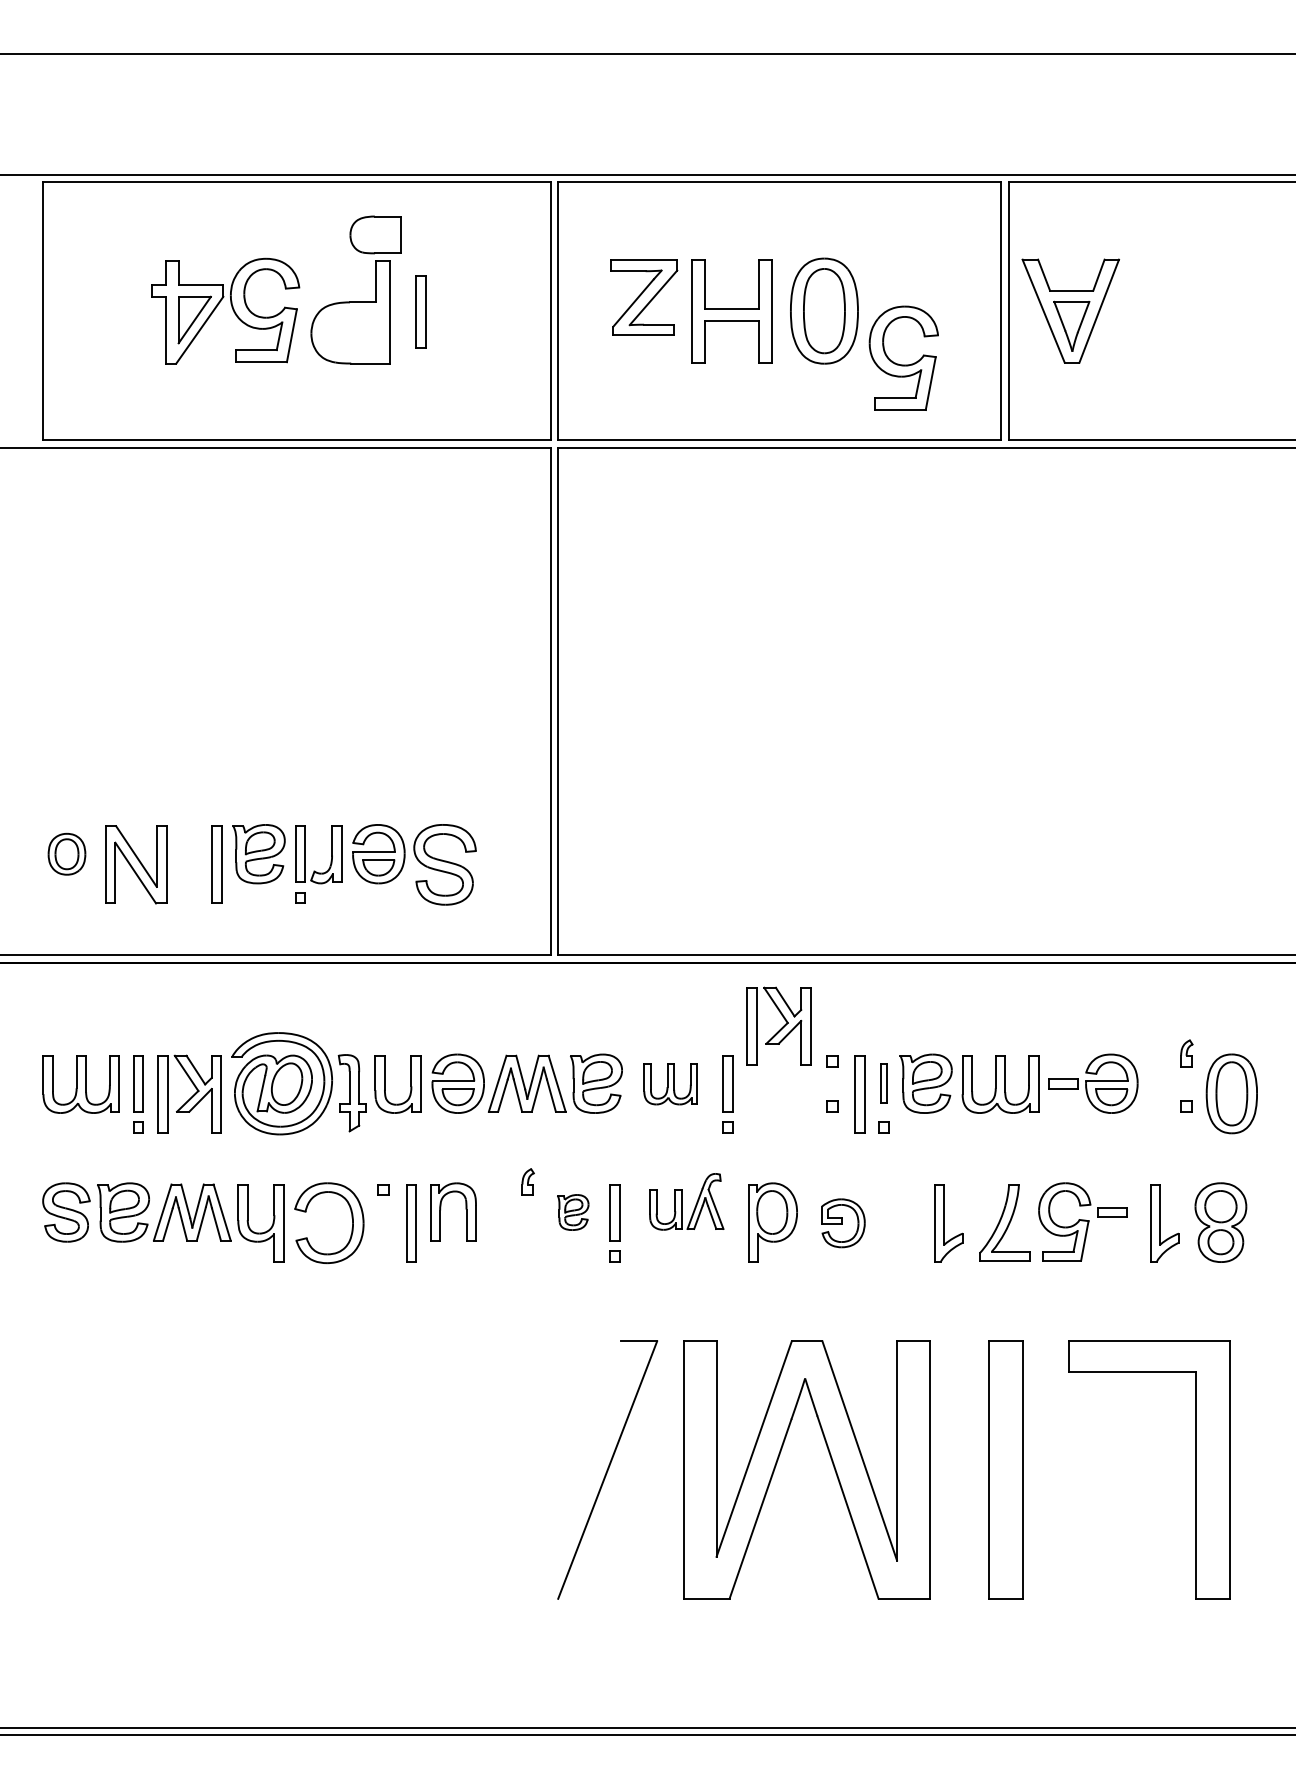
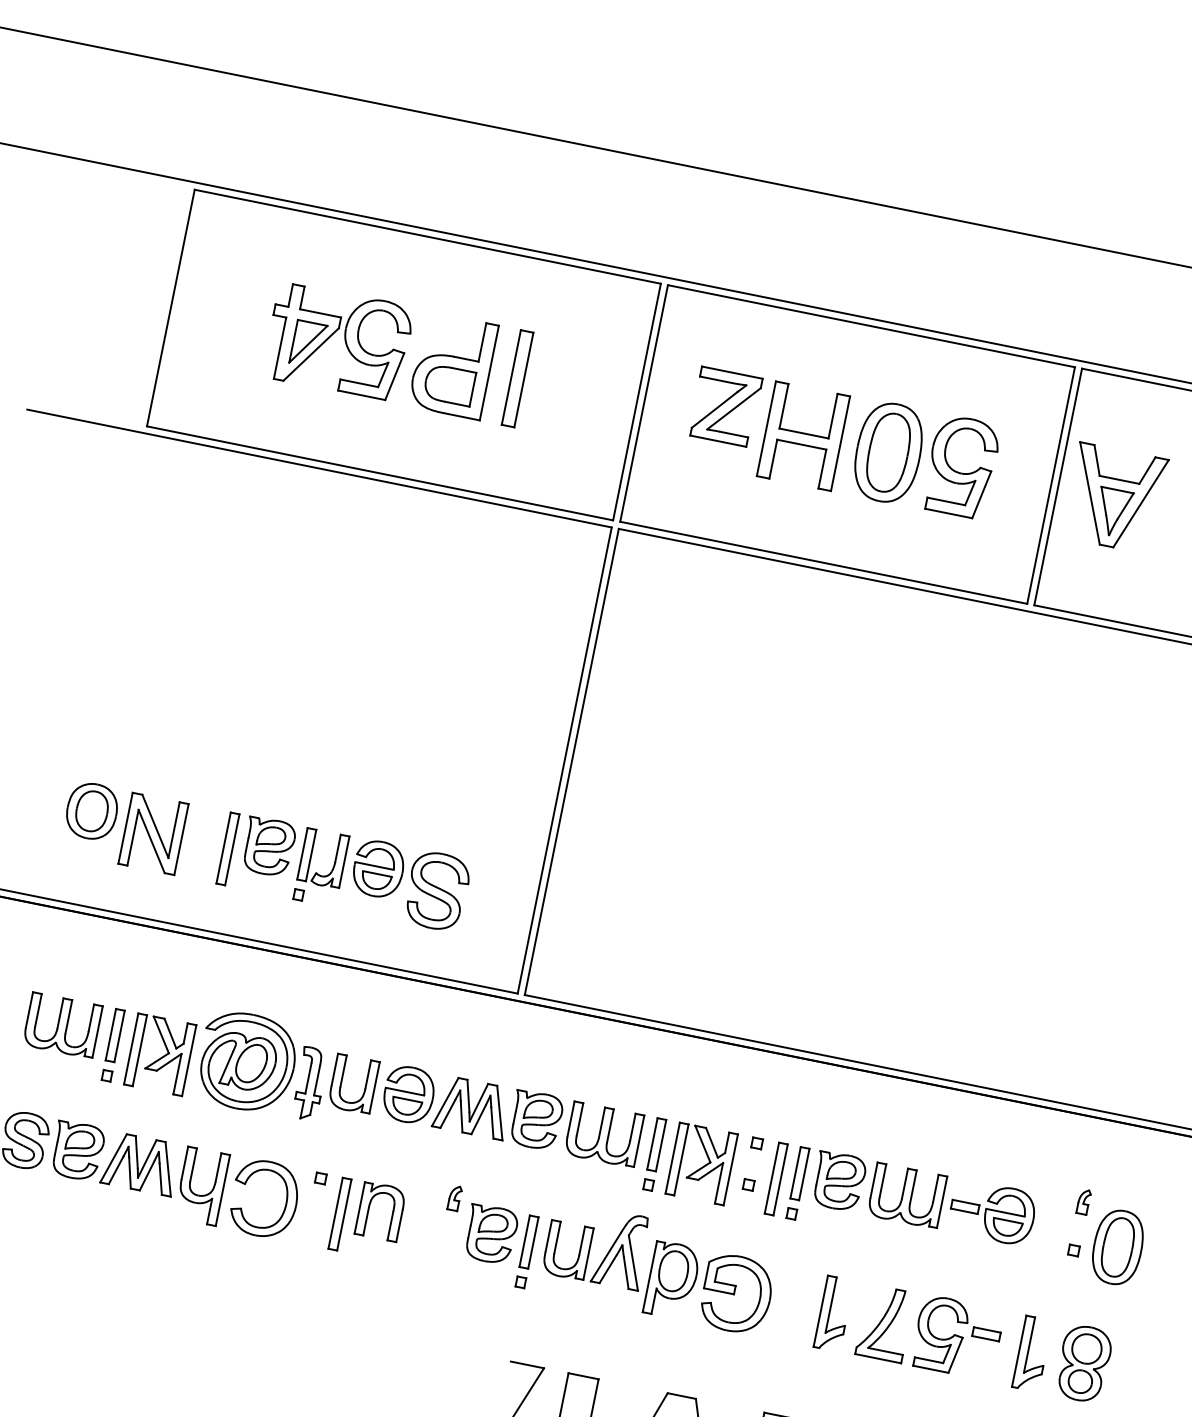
part: (375, 234) -> (449, 384), moved
part: (420, 312) -> (517, 379), size x1.43
part: (903, 364) -> (960, 472), moved
part: (66, 854) -> (91, 811), size x1.43
part: (778, 1025) -> (701, 1163), moved
part: (883, 1083) -> (799, 1173), size x1.43
part: (670, 1084) -> (603, 1134), size x1.43
part: (686, 1201) -> (596, 1245), size x1.43
part: (572, 1212) -> (490, 1234), size x1.67
part: (843, 1223) -> (737, 1294), size x1.67

